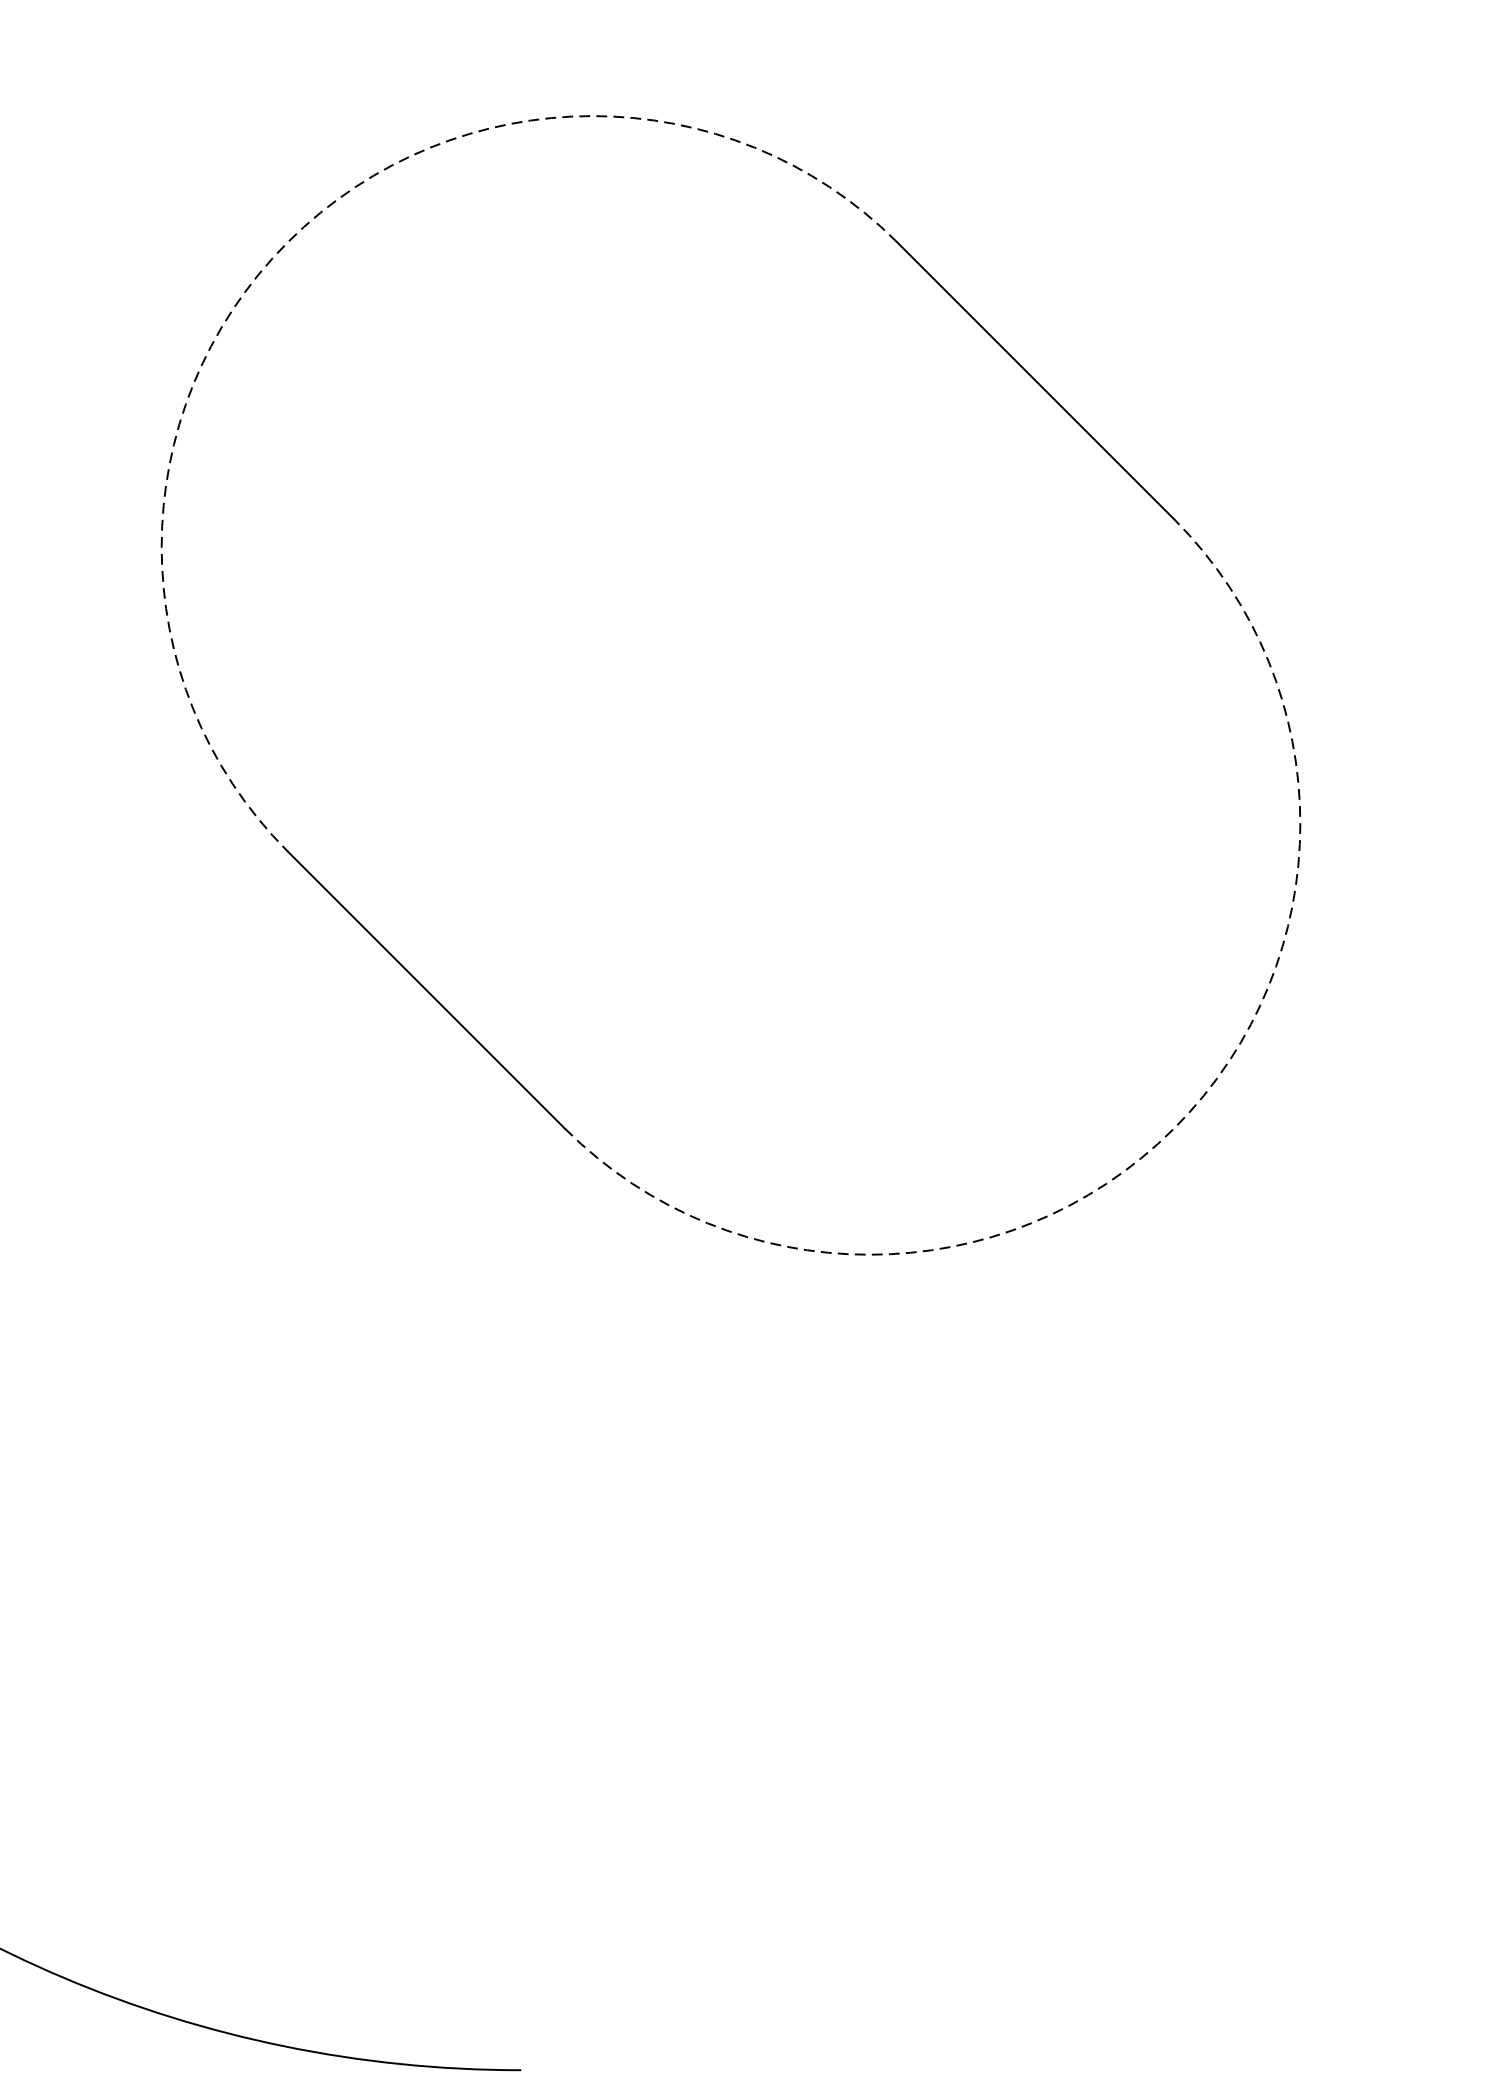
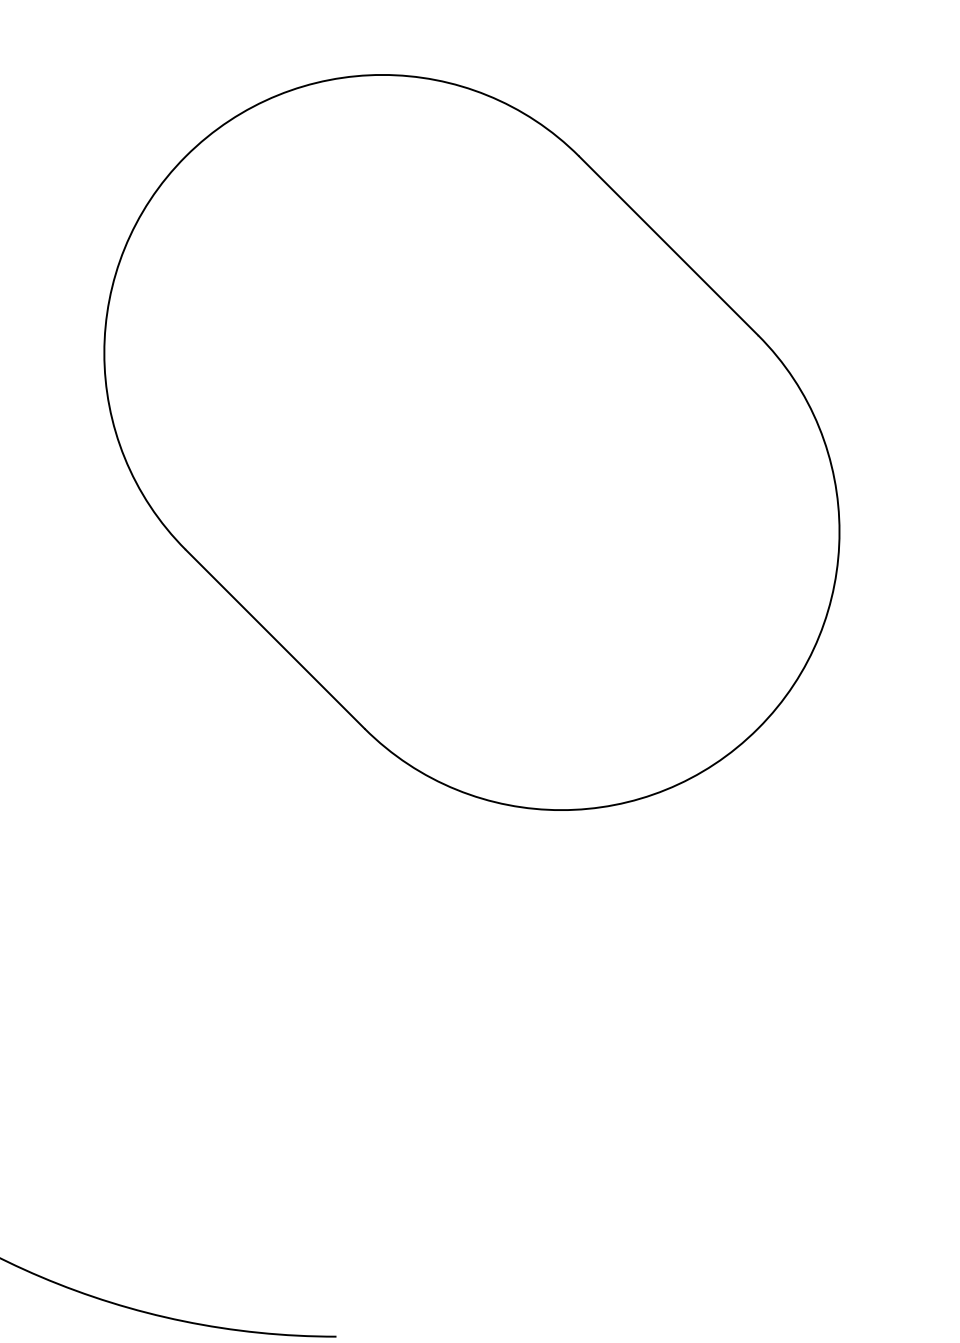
arc: (287, 242) -> (185, 156), dashed -> solid
arc: (1174, 1128) -> (758, 728), dashed -> solid

